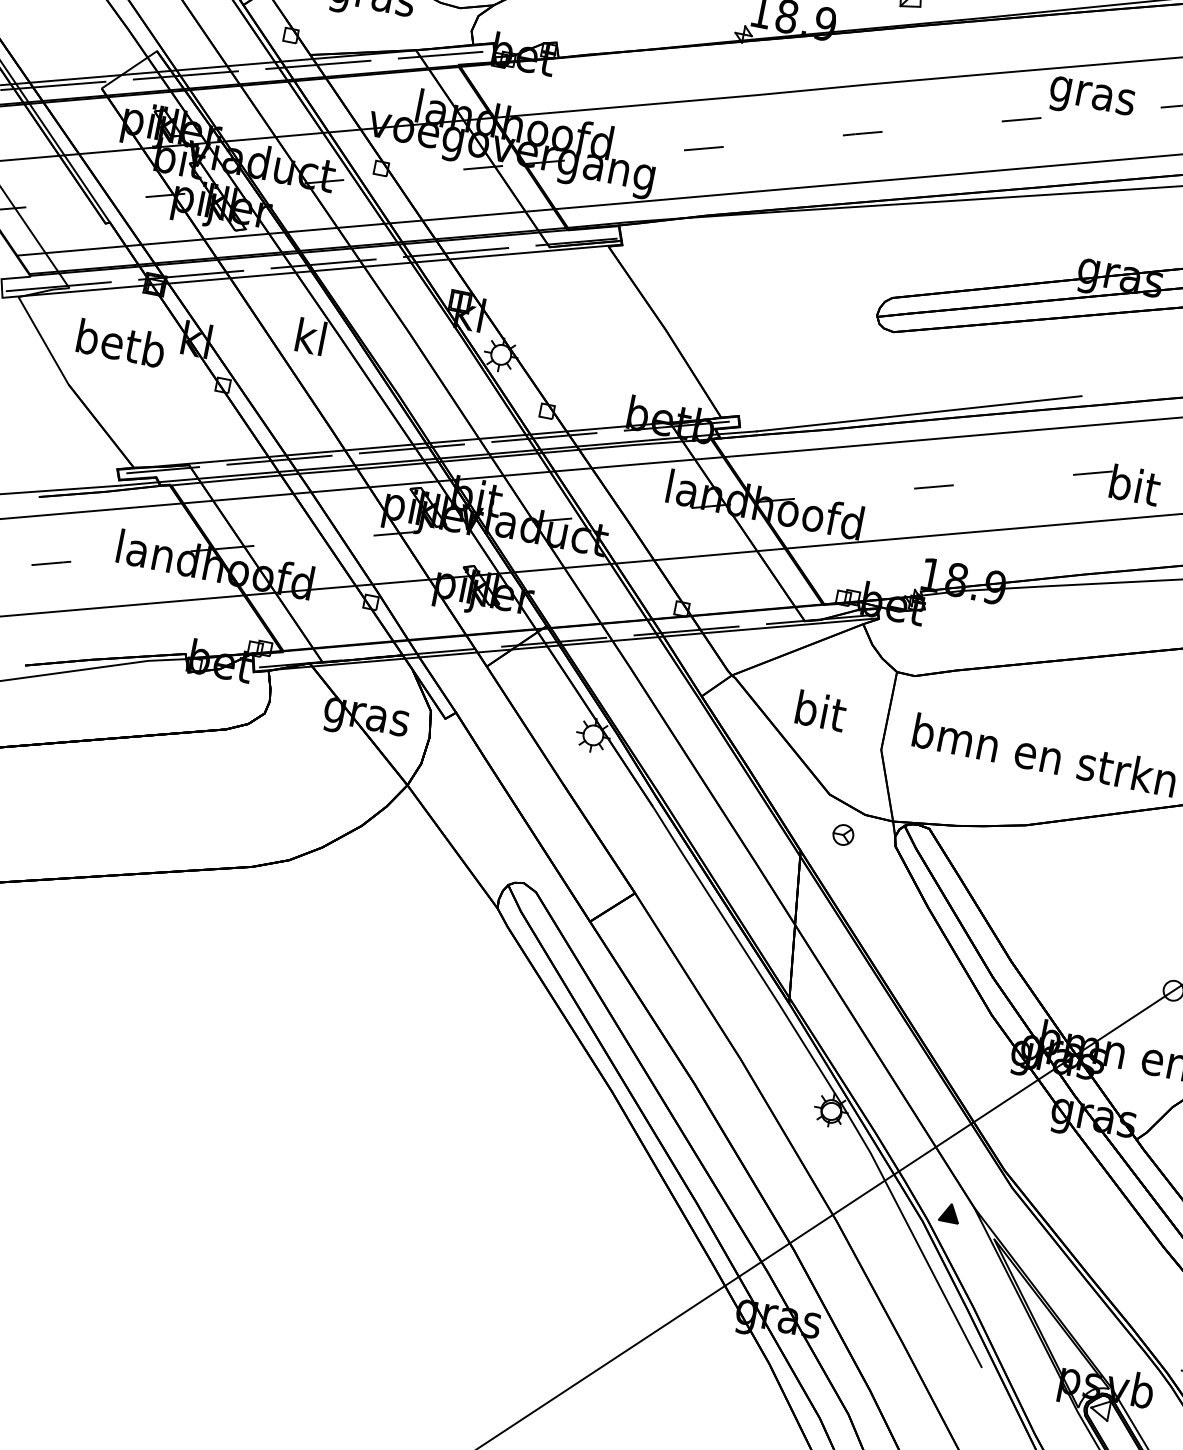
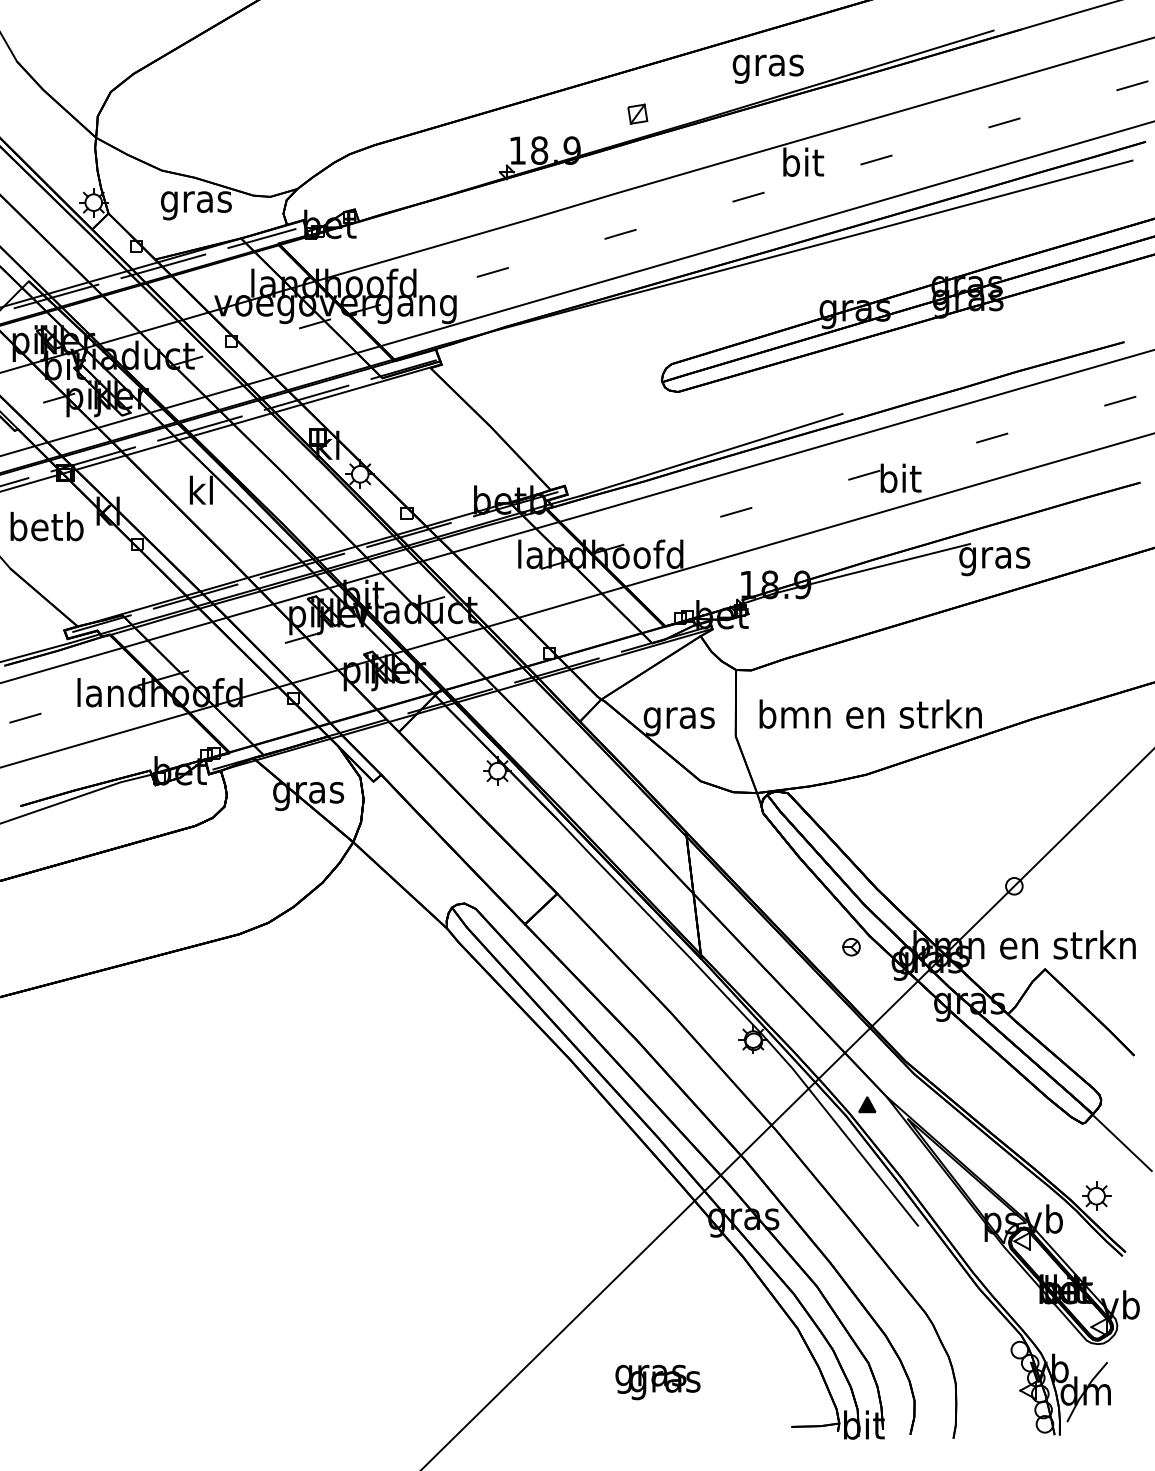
text: (1092, 95) -> (802, 165), gras -> bit
text: (818, 714) -> (678, 717), bit -> gras
part: (843, 835) -> (851, 947), moved

